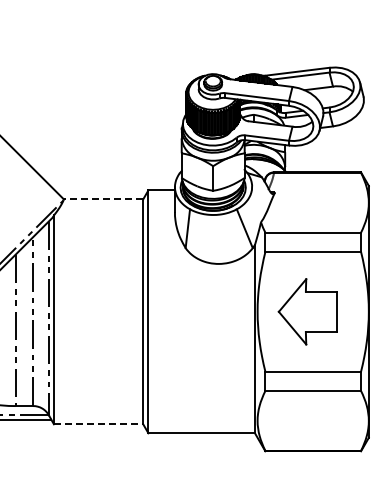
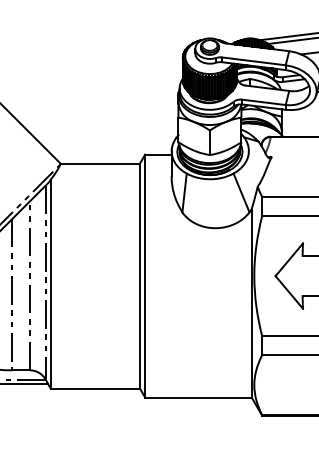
line: (103, 199) -> (100, 163), dashed -> solid
line: (98, 424) -> (95, 388), dashed -> solid

